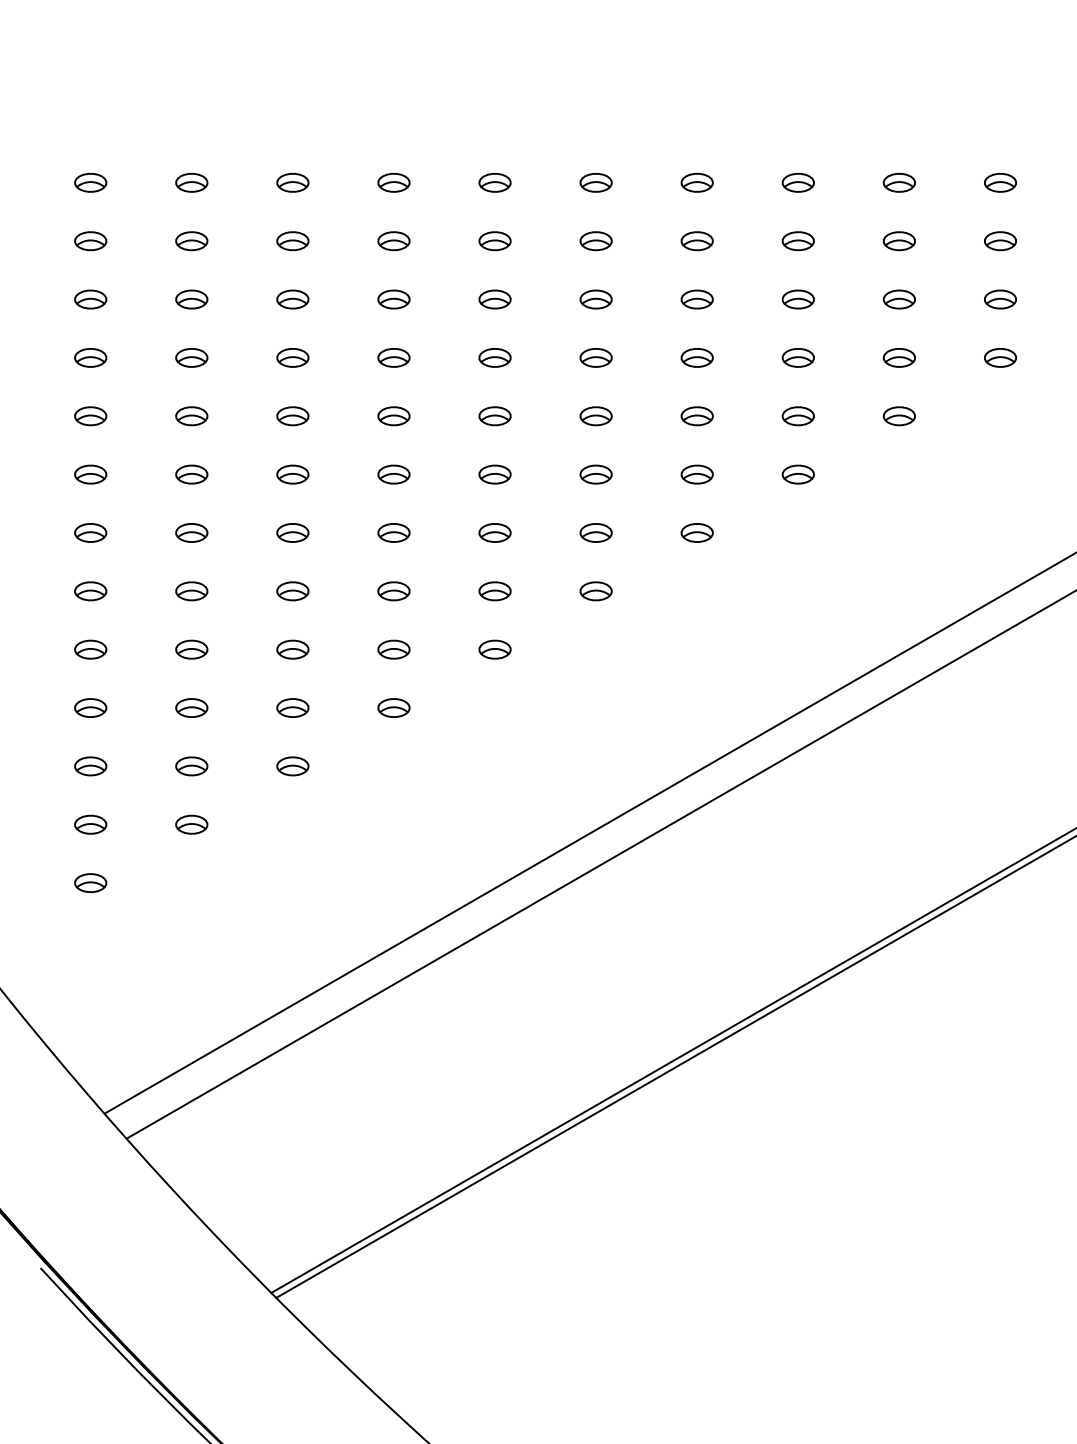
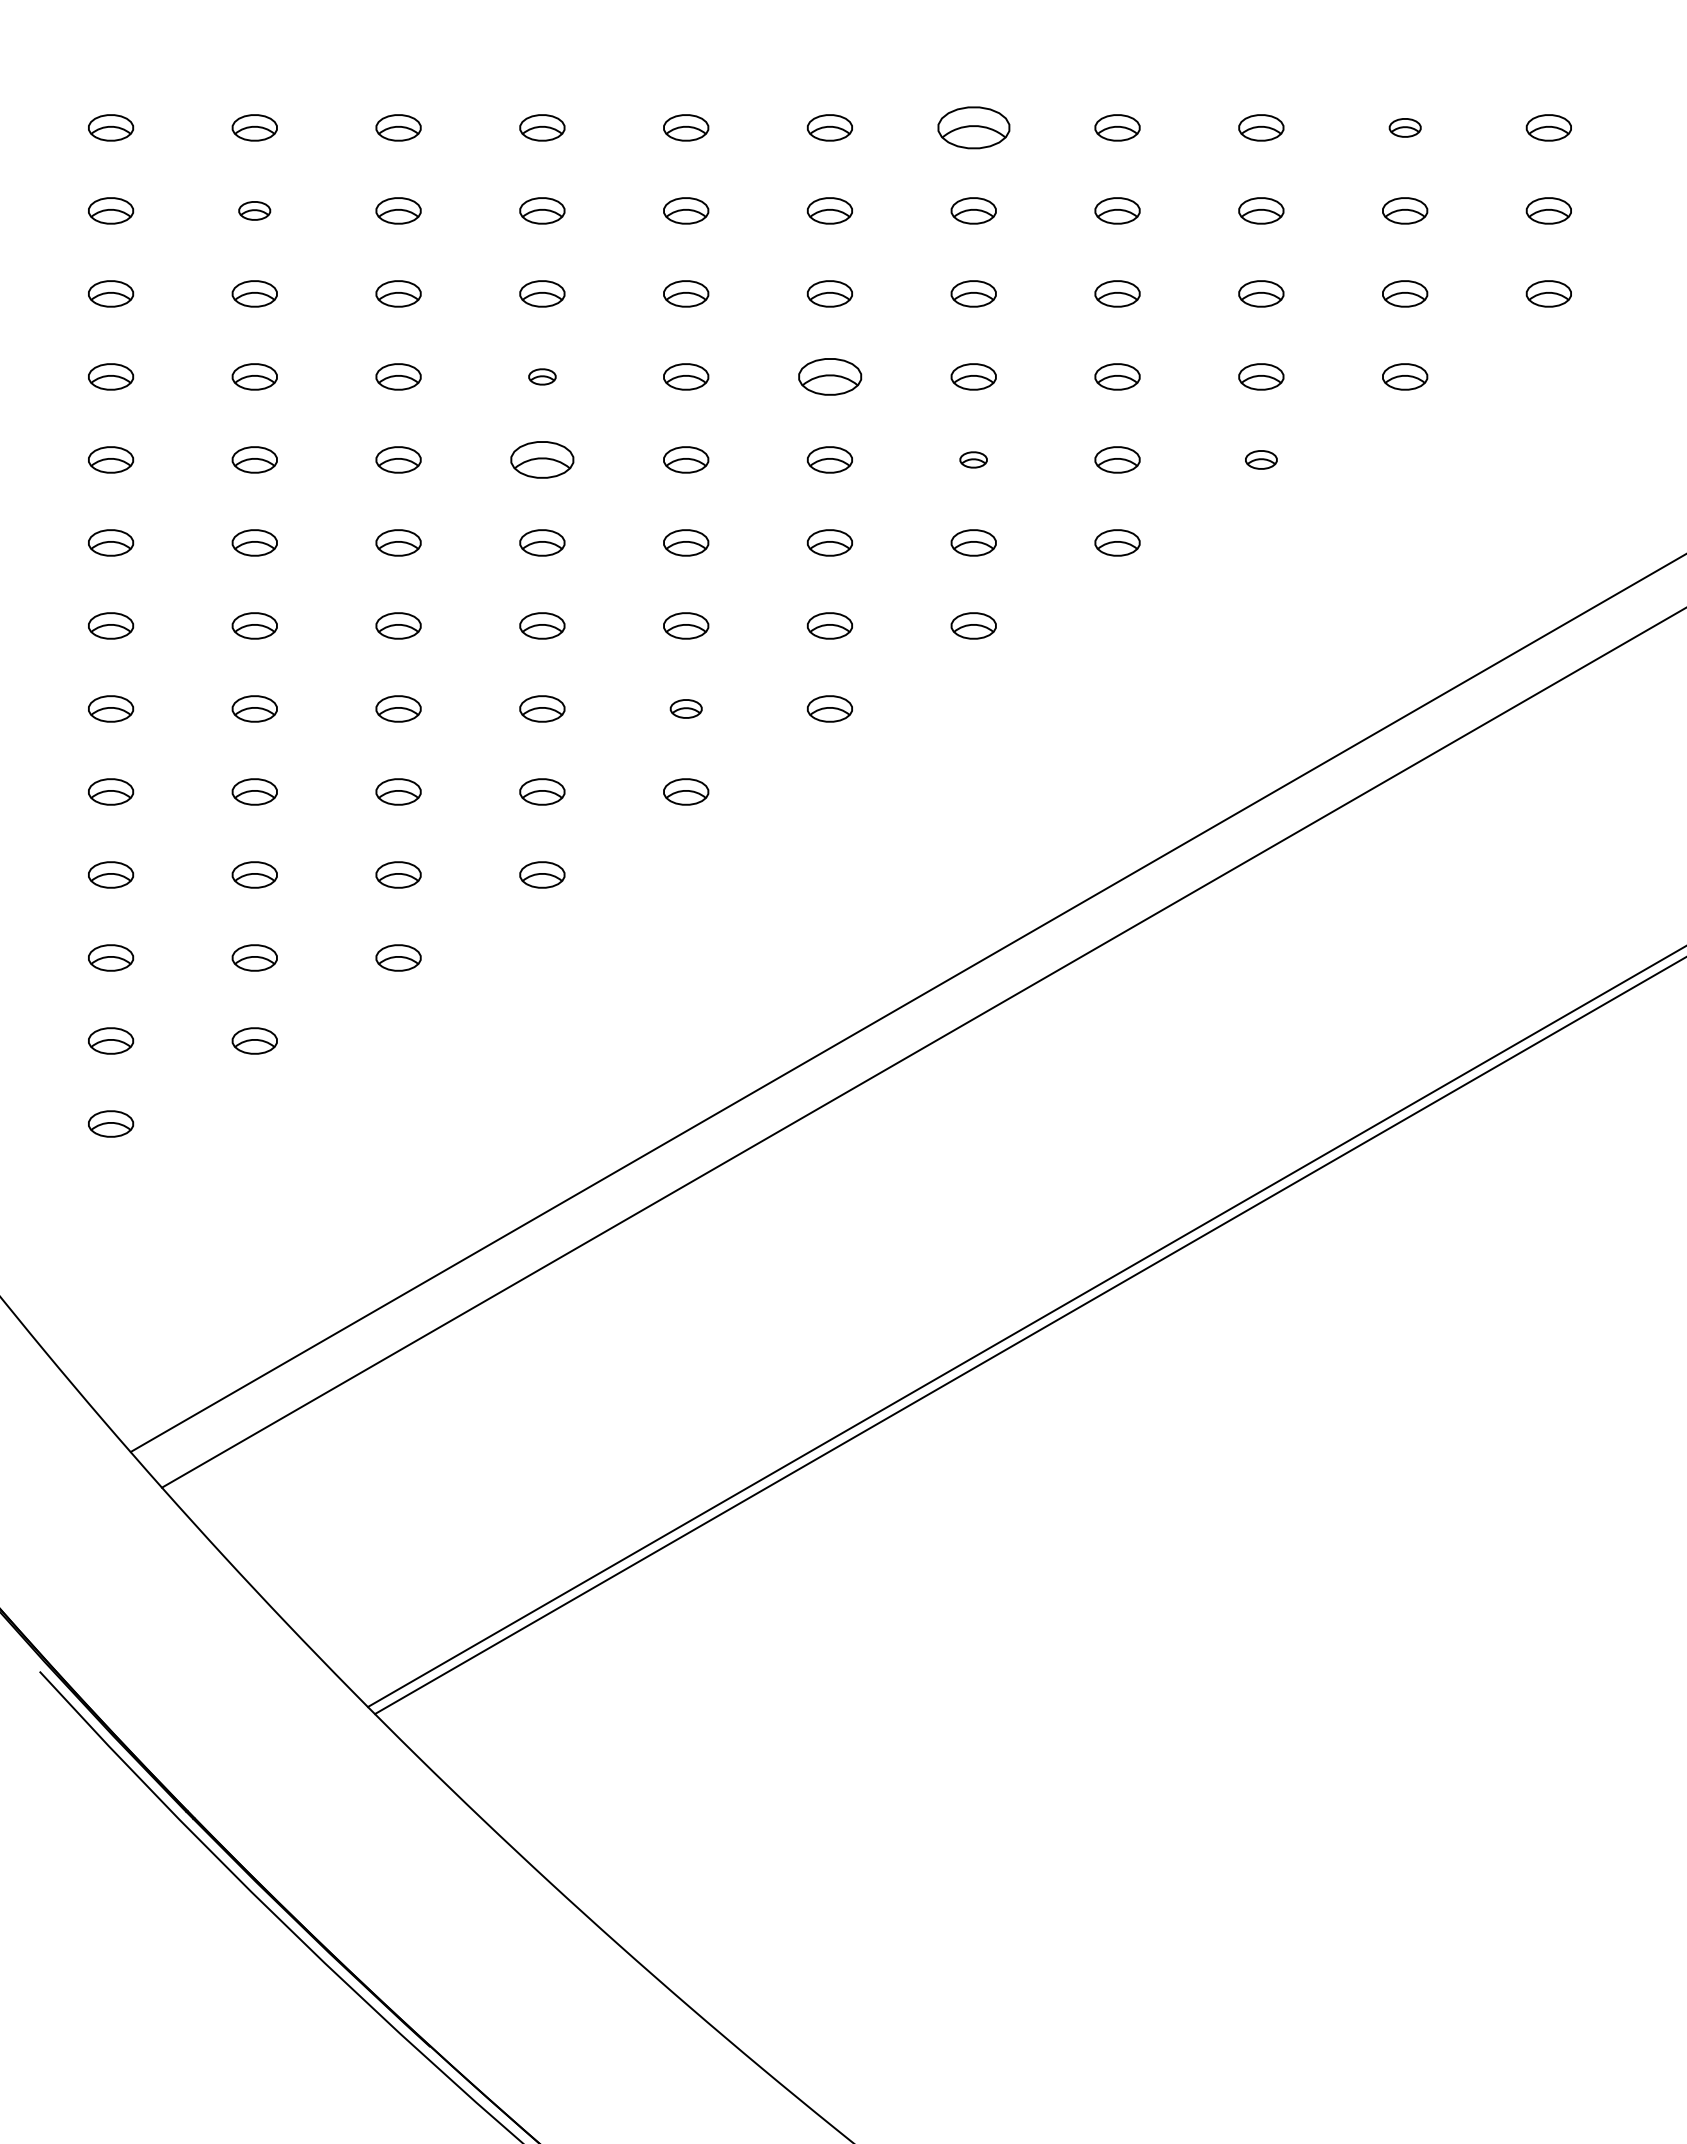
part: (697, 182) -> (973, 127), size x1.6
part: (1000, 182) -> (1405, 127), size x0.7
part: (191, 240) -> (254, 210), size x0.7
part: (394, 357) -> (542, 376), size x0.6
part: (595, 357) -> (829, 376), size x1.4
part: (394, 415) -> (542, 459), size x1.4
part: (697, 415) -> (973, 459), size x0.6
part: (899, 415) -> (1261, 459), size x0.7
part: (495, 591) -> (686, 708), size x0.7

